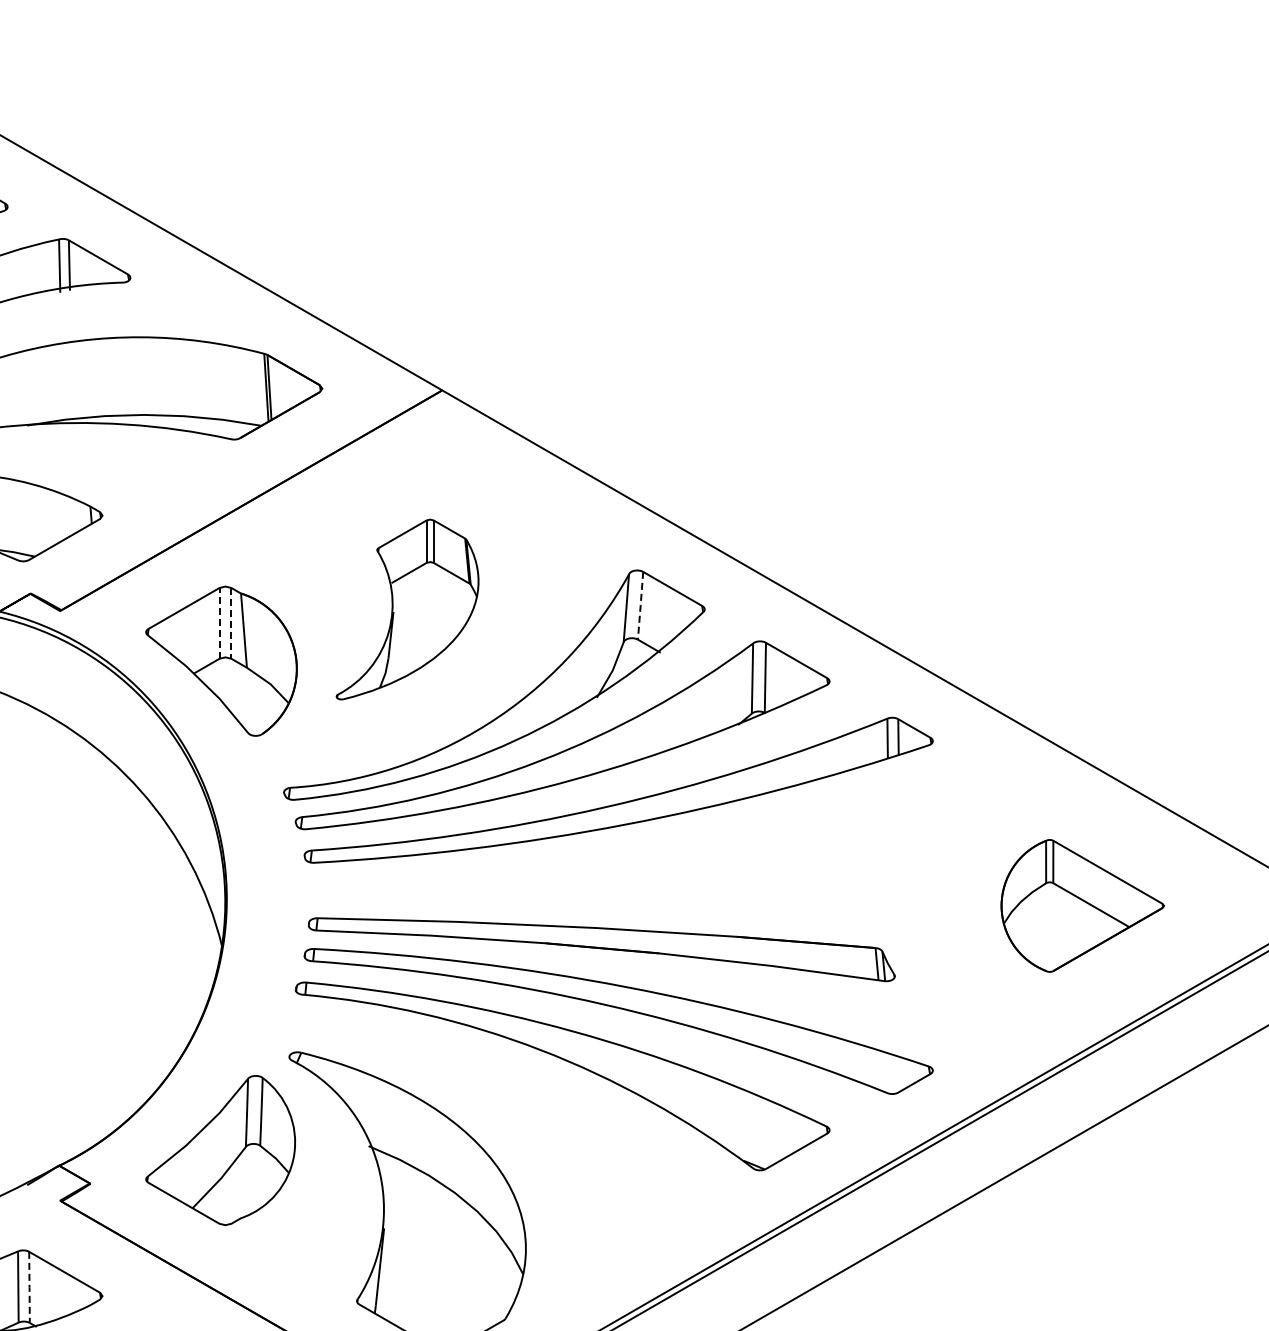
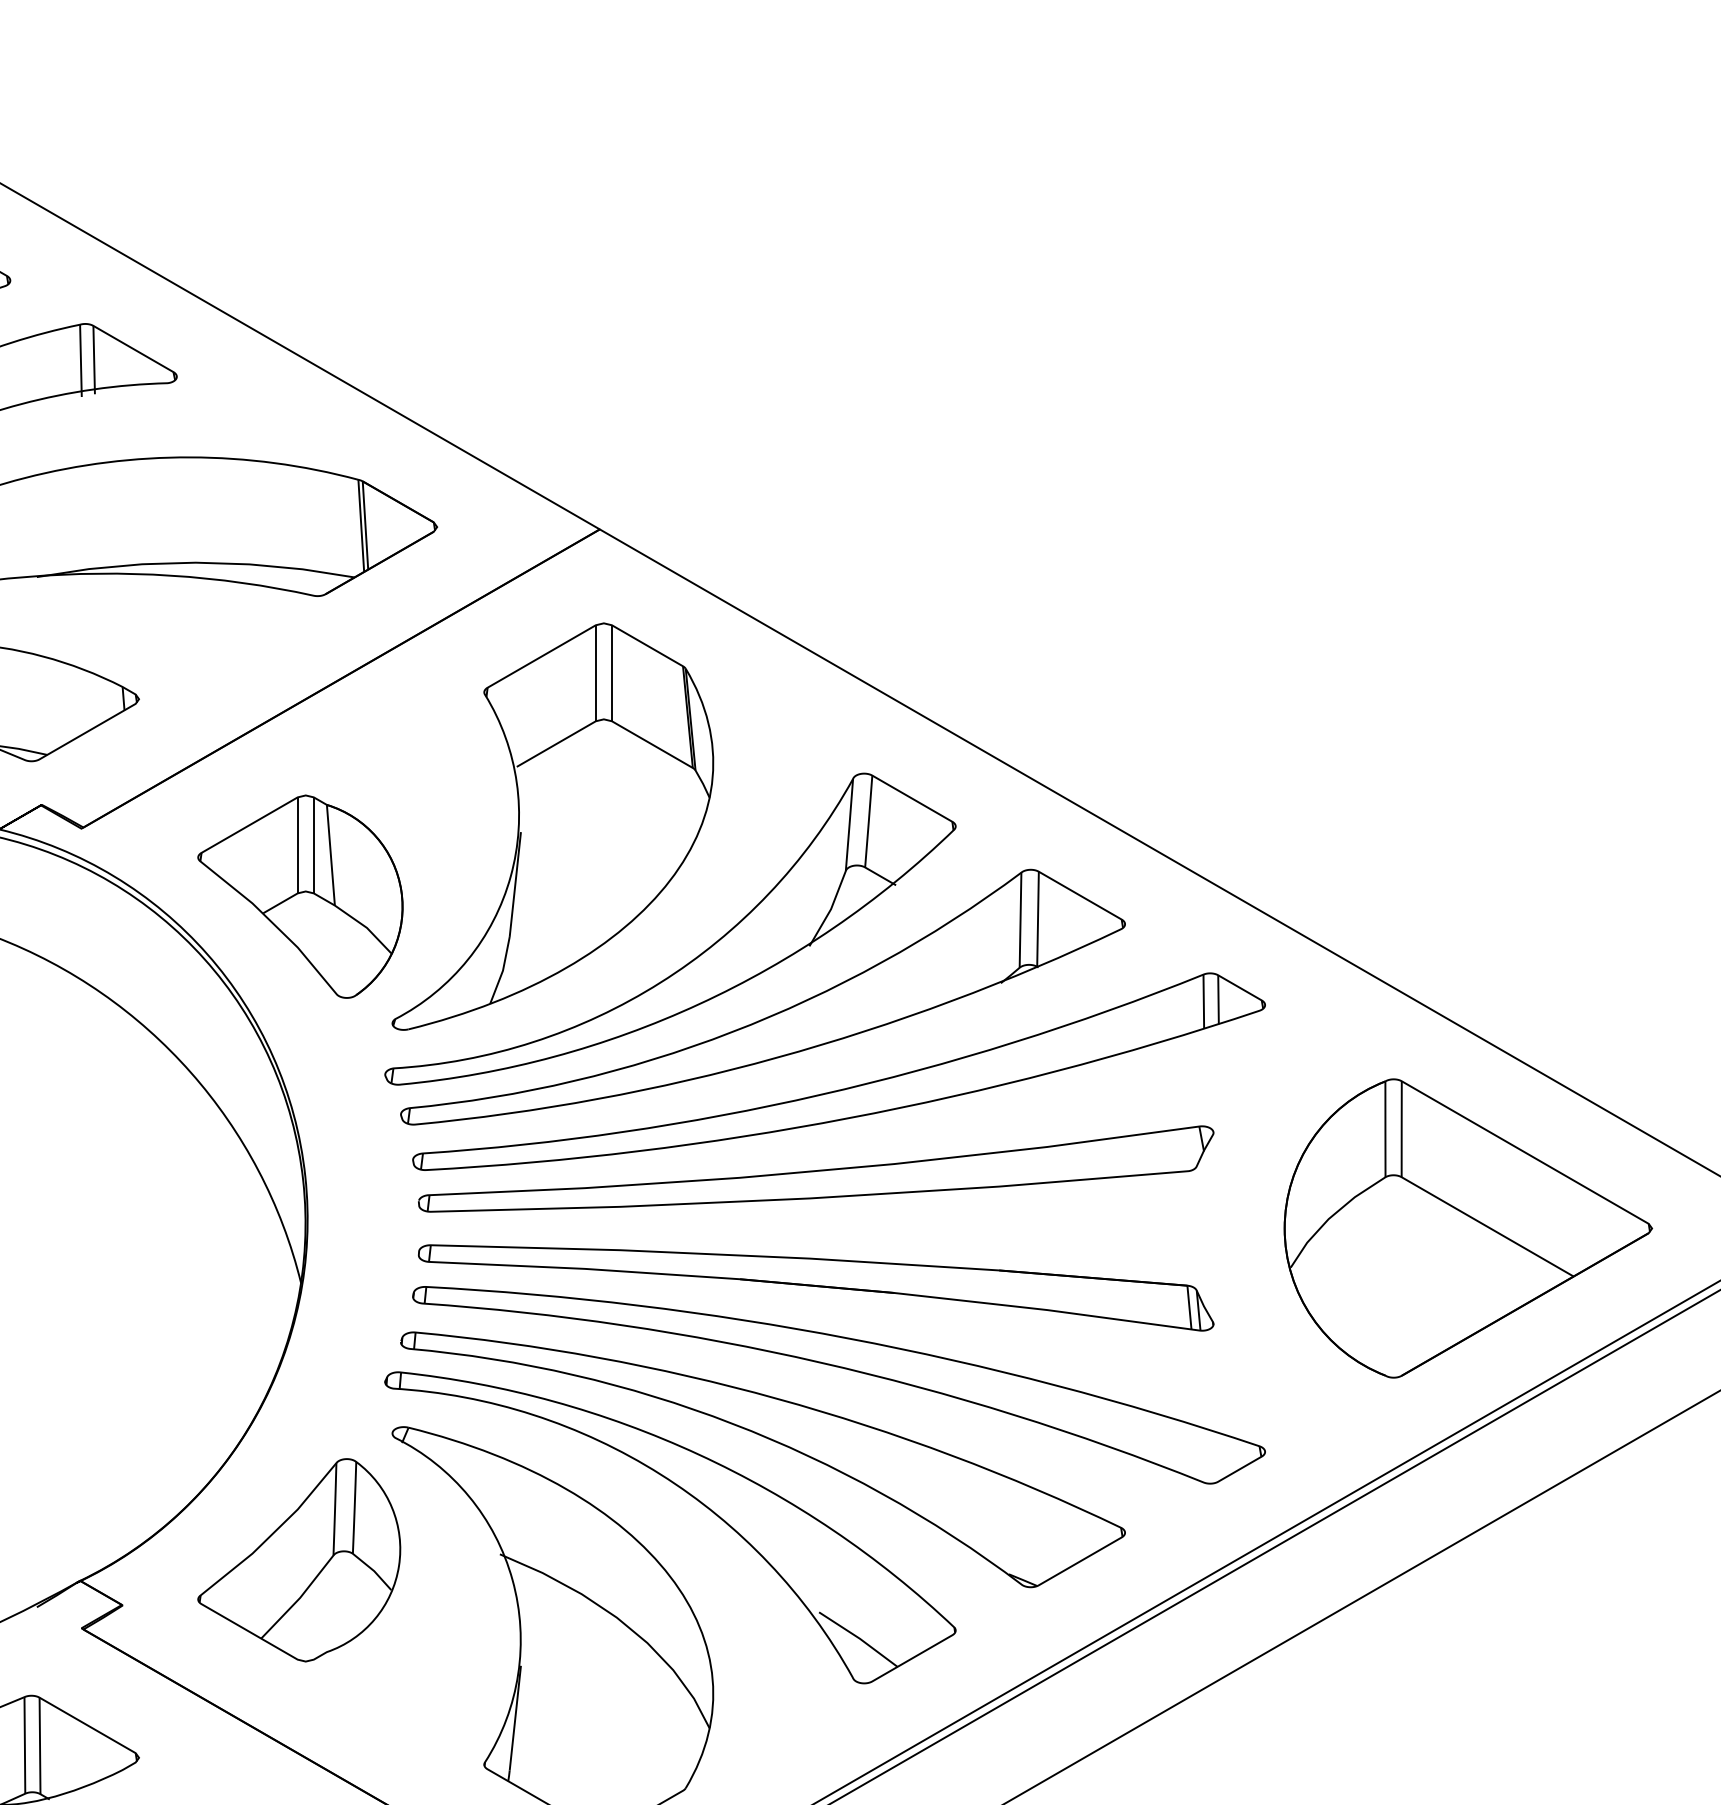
line: (640, 605) -> (868, 821), dashed -> solid
part: (407, 609) -> (552, 826), size x1.67
line: (219, 622) -> (297, 844), dashed -> solid
line: (231, 623) -> (313, 845), dashed -> solid
part: (601, 861) -> (815, 1168), added
part: (1082, 905) -> (1468, 1227), size x1.67
part: (510, 1104) -> (692, 1497), added
line: (29, 1287) -> (39, 1746), dashed -> solid

